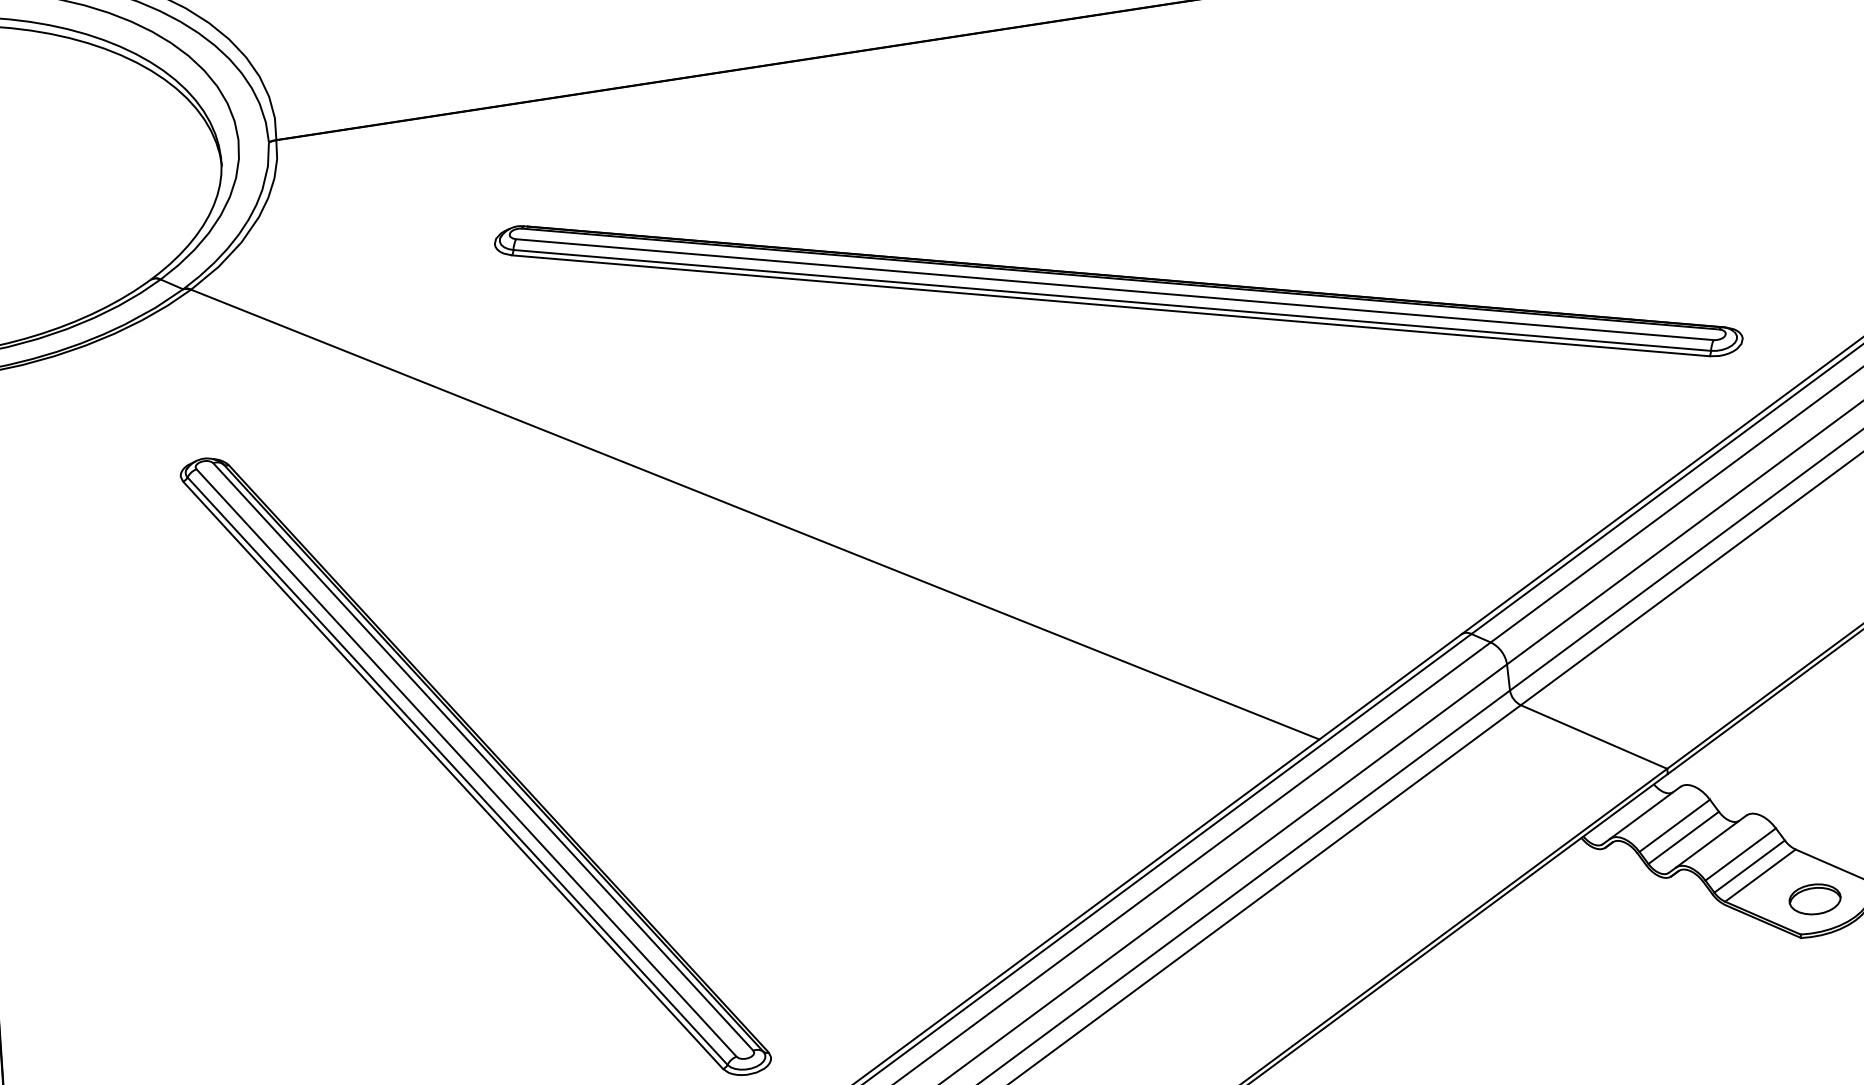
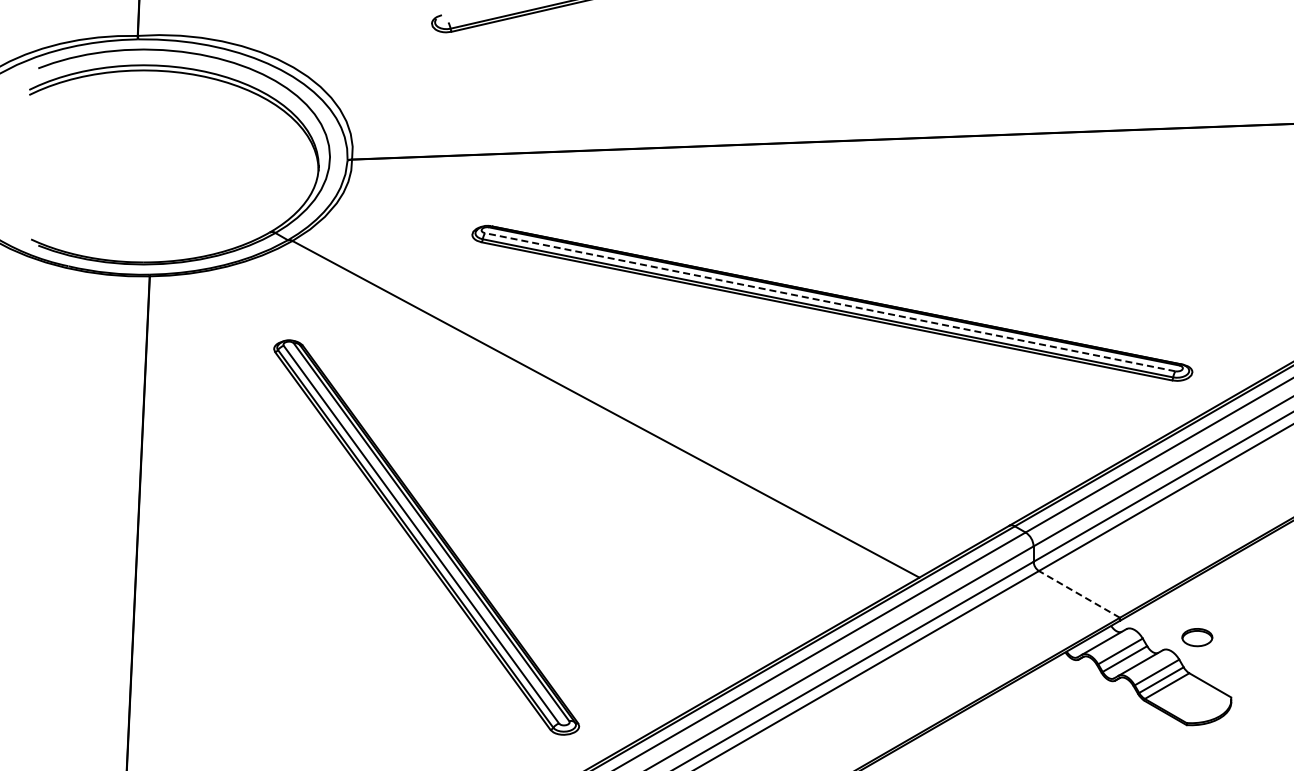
line: (1113, 290) -> (829, 302), solid -> dashed
line: (1594, 737) -> (1079, 594), solid -> dashed
part: (1815, 899) -> (1197, 637), moved

